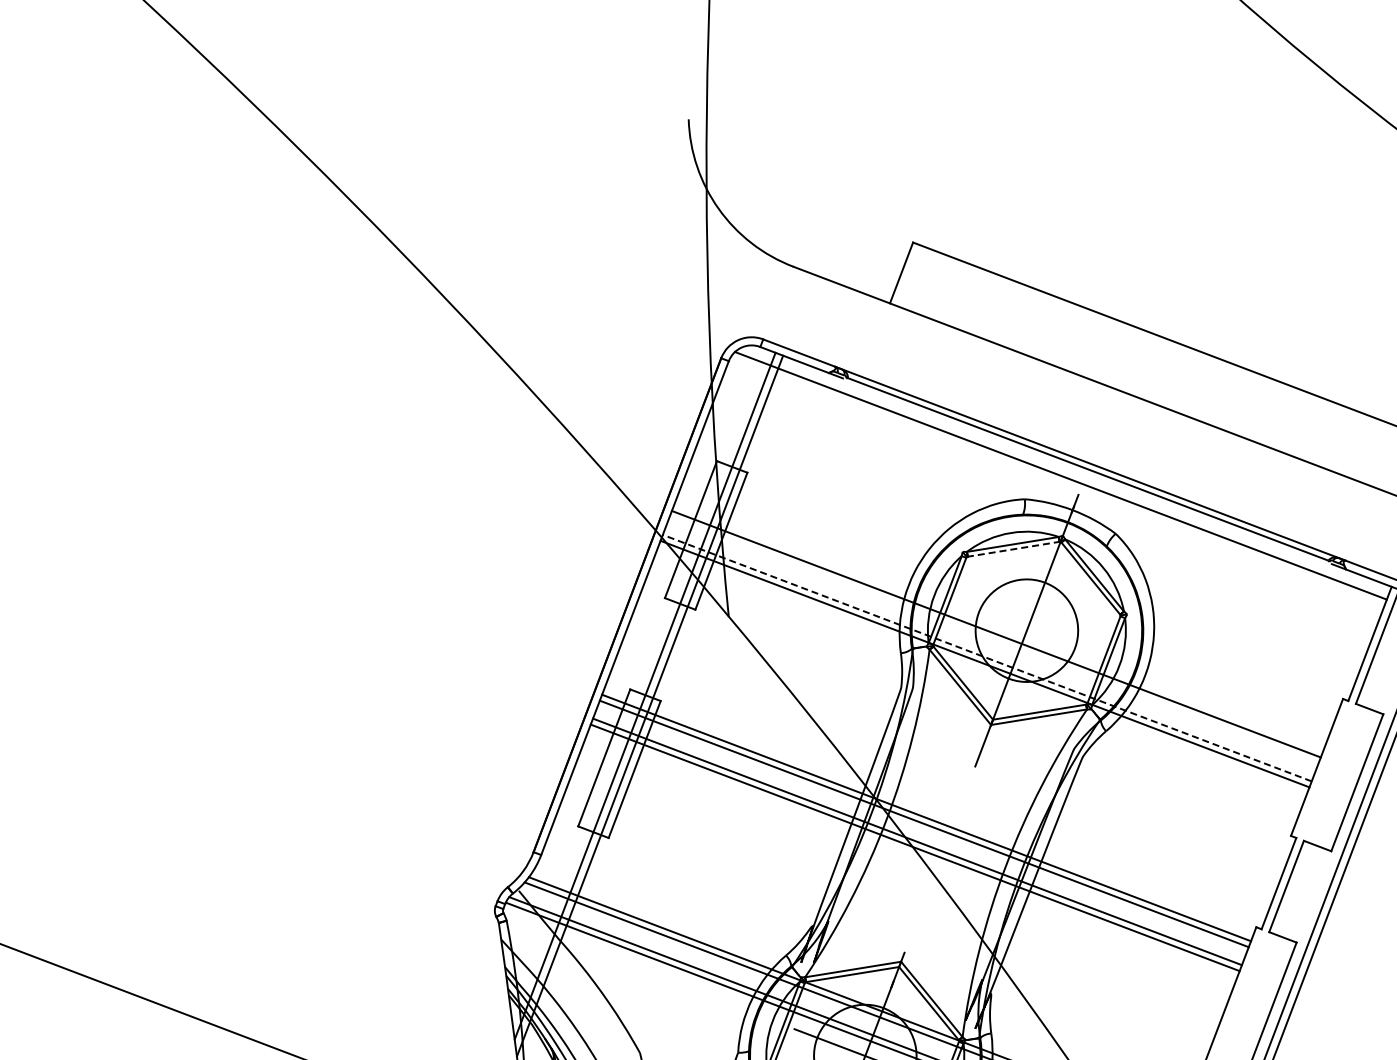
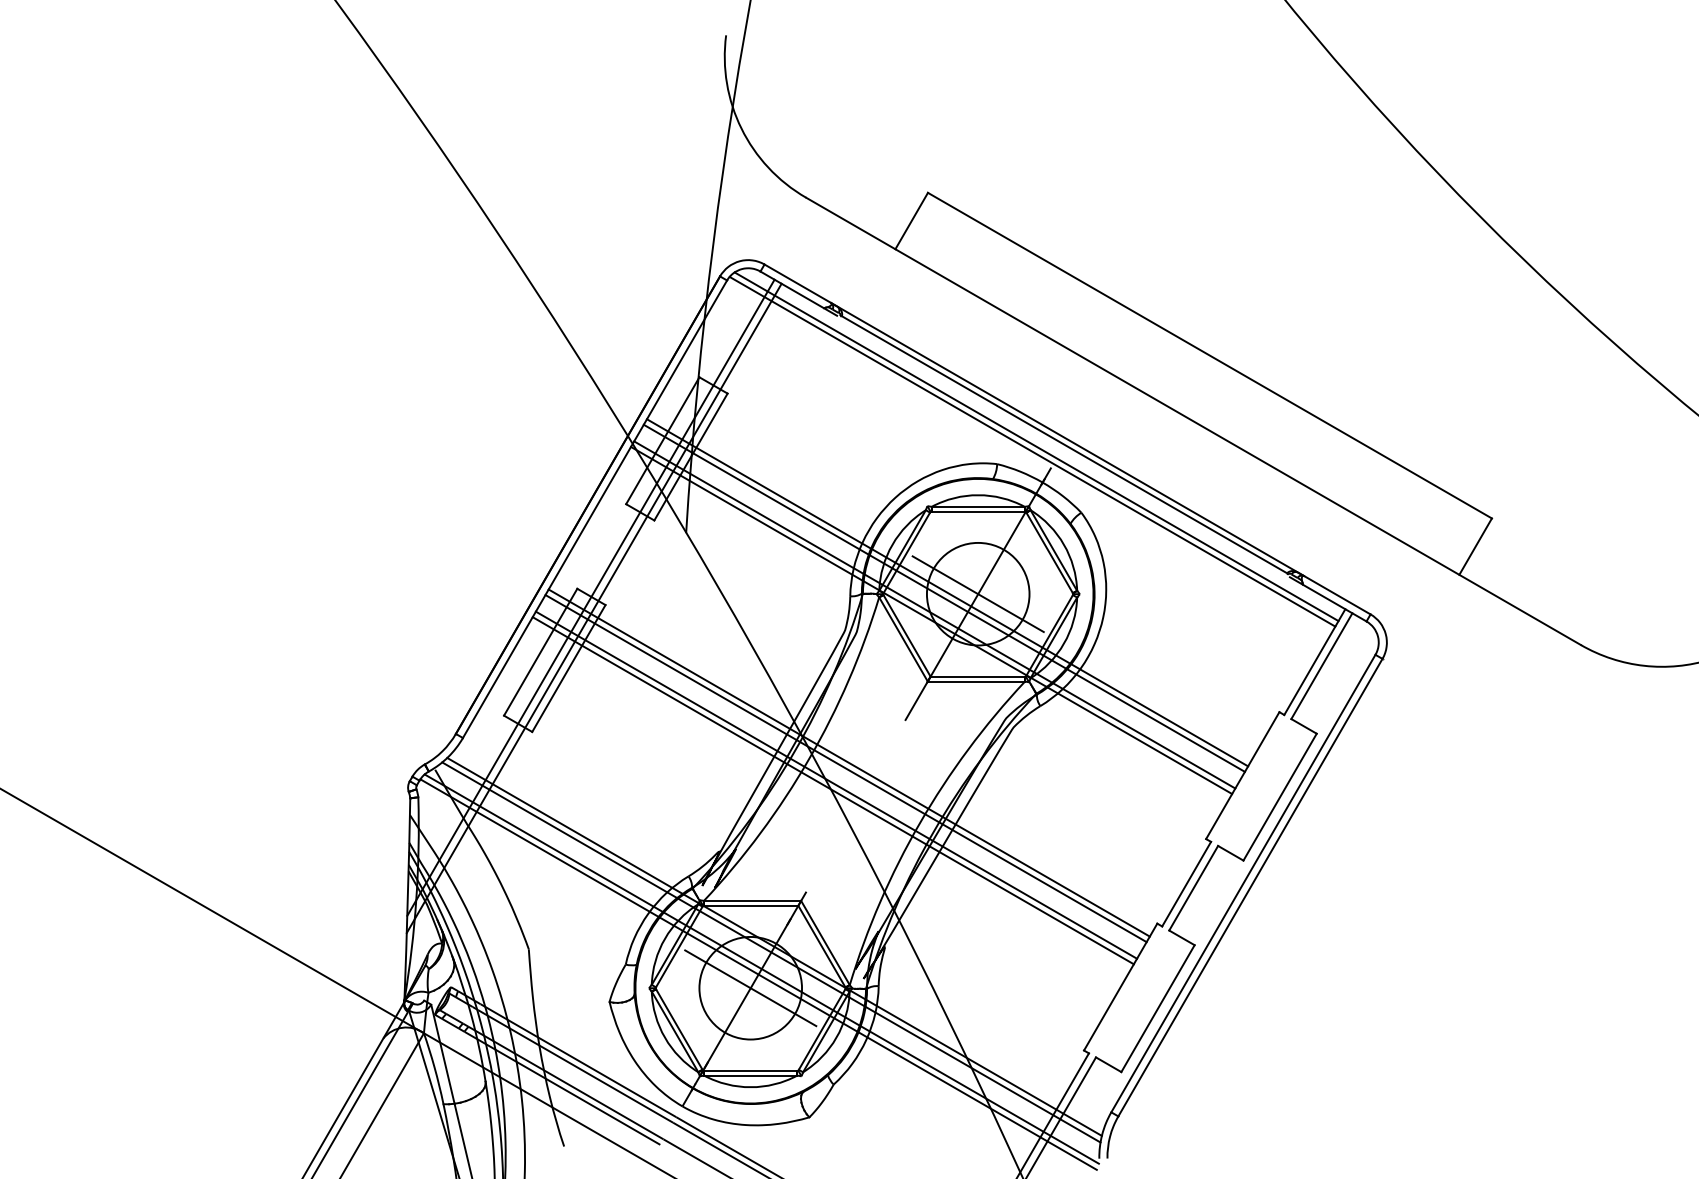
line: (1057, 481) -> (1032, 451), added
line: (1013, 549) -> (978, 511), dashed -> solid
line: (1026, 631) -> (977, 594), added
line: (993, 639) -> (943, 597), added
line: (986, 657) -> (934, 614), dashed -> solid

